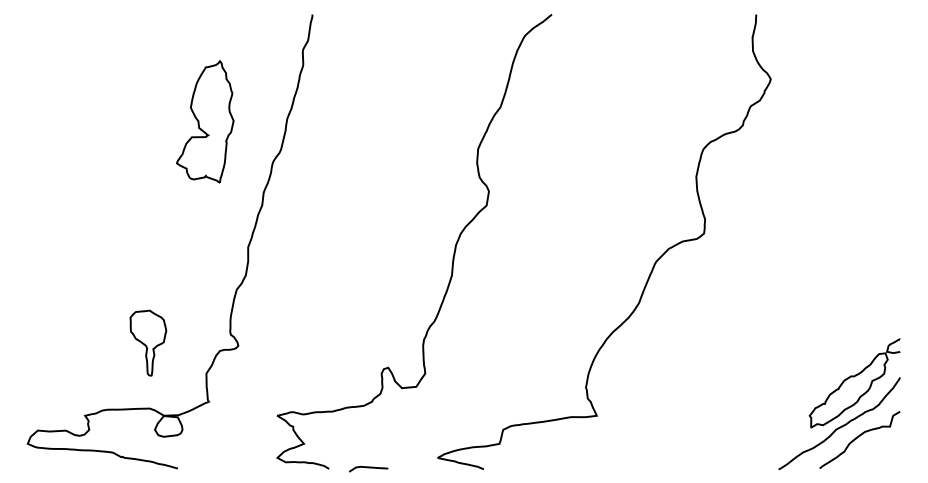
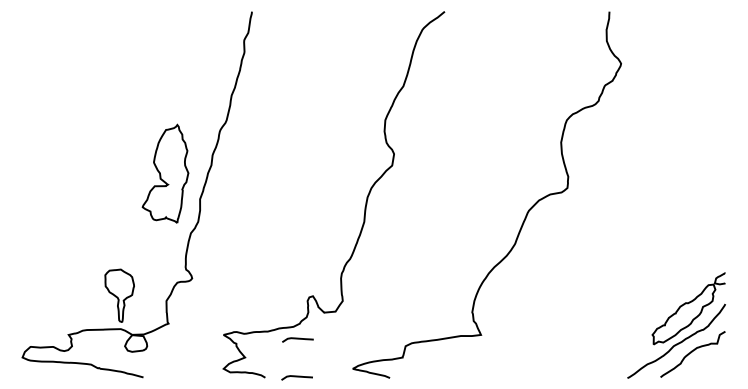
part: (205, 121) -> (165, 173), moved
part: (148, 342) -> (119, 295), moved
curve: (369, 421) -> (297, 339), added

